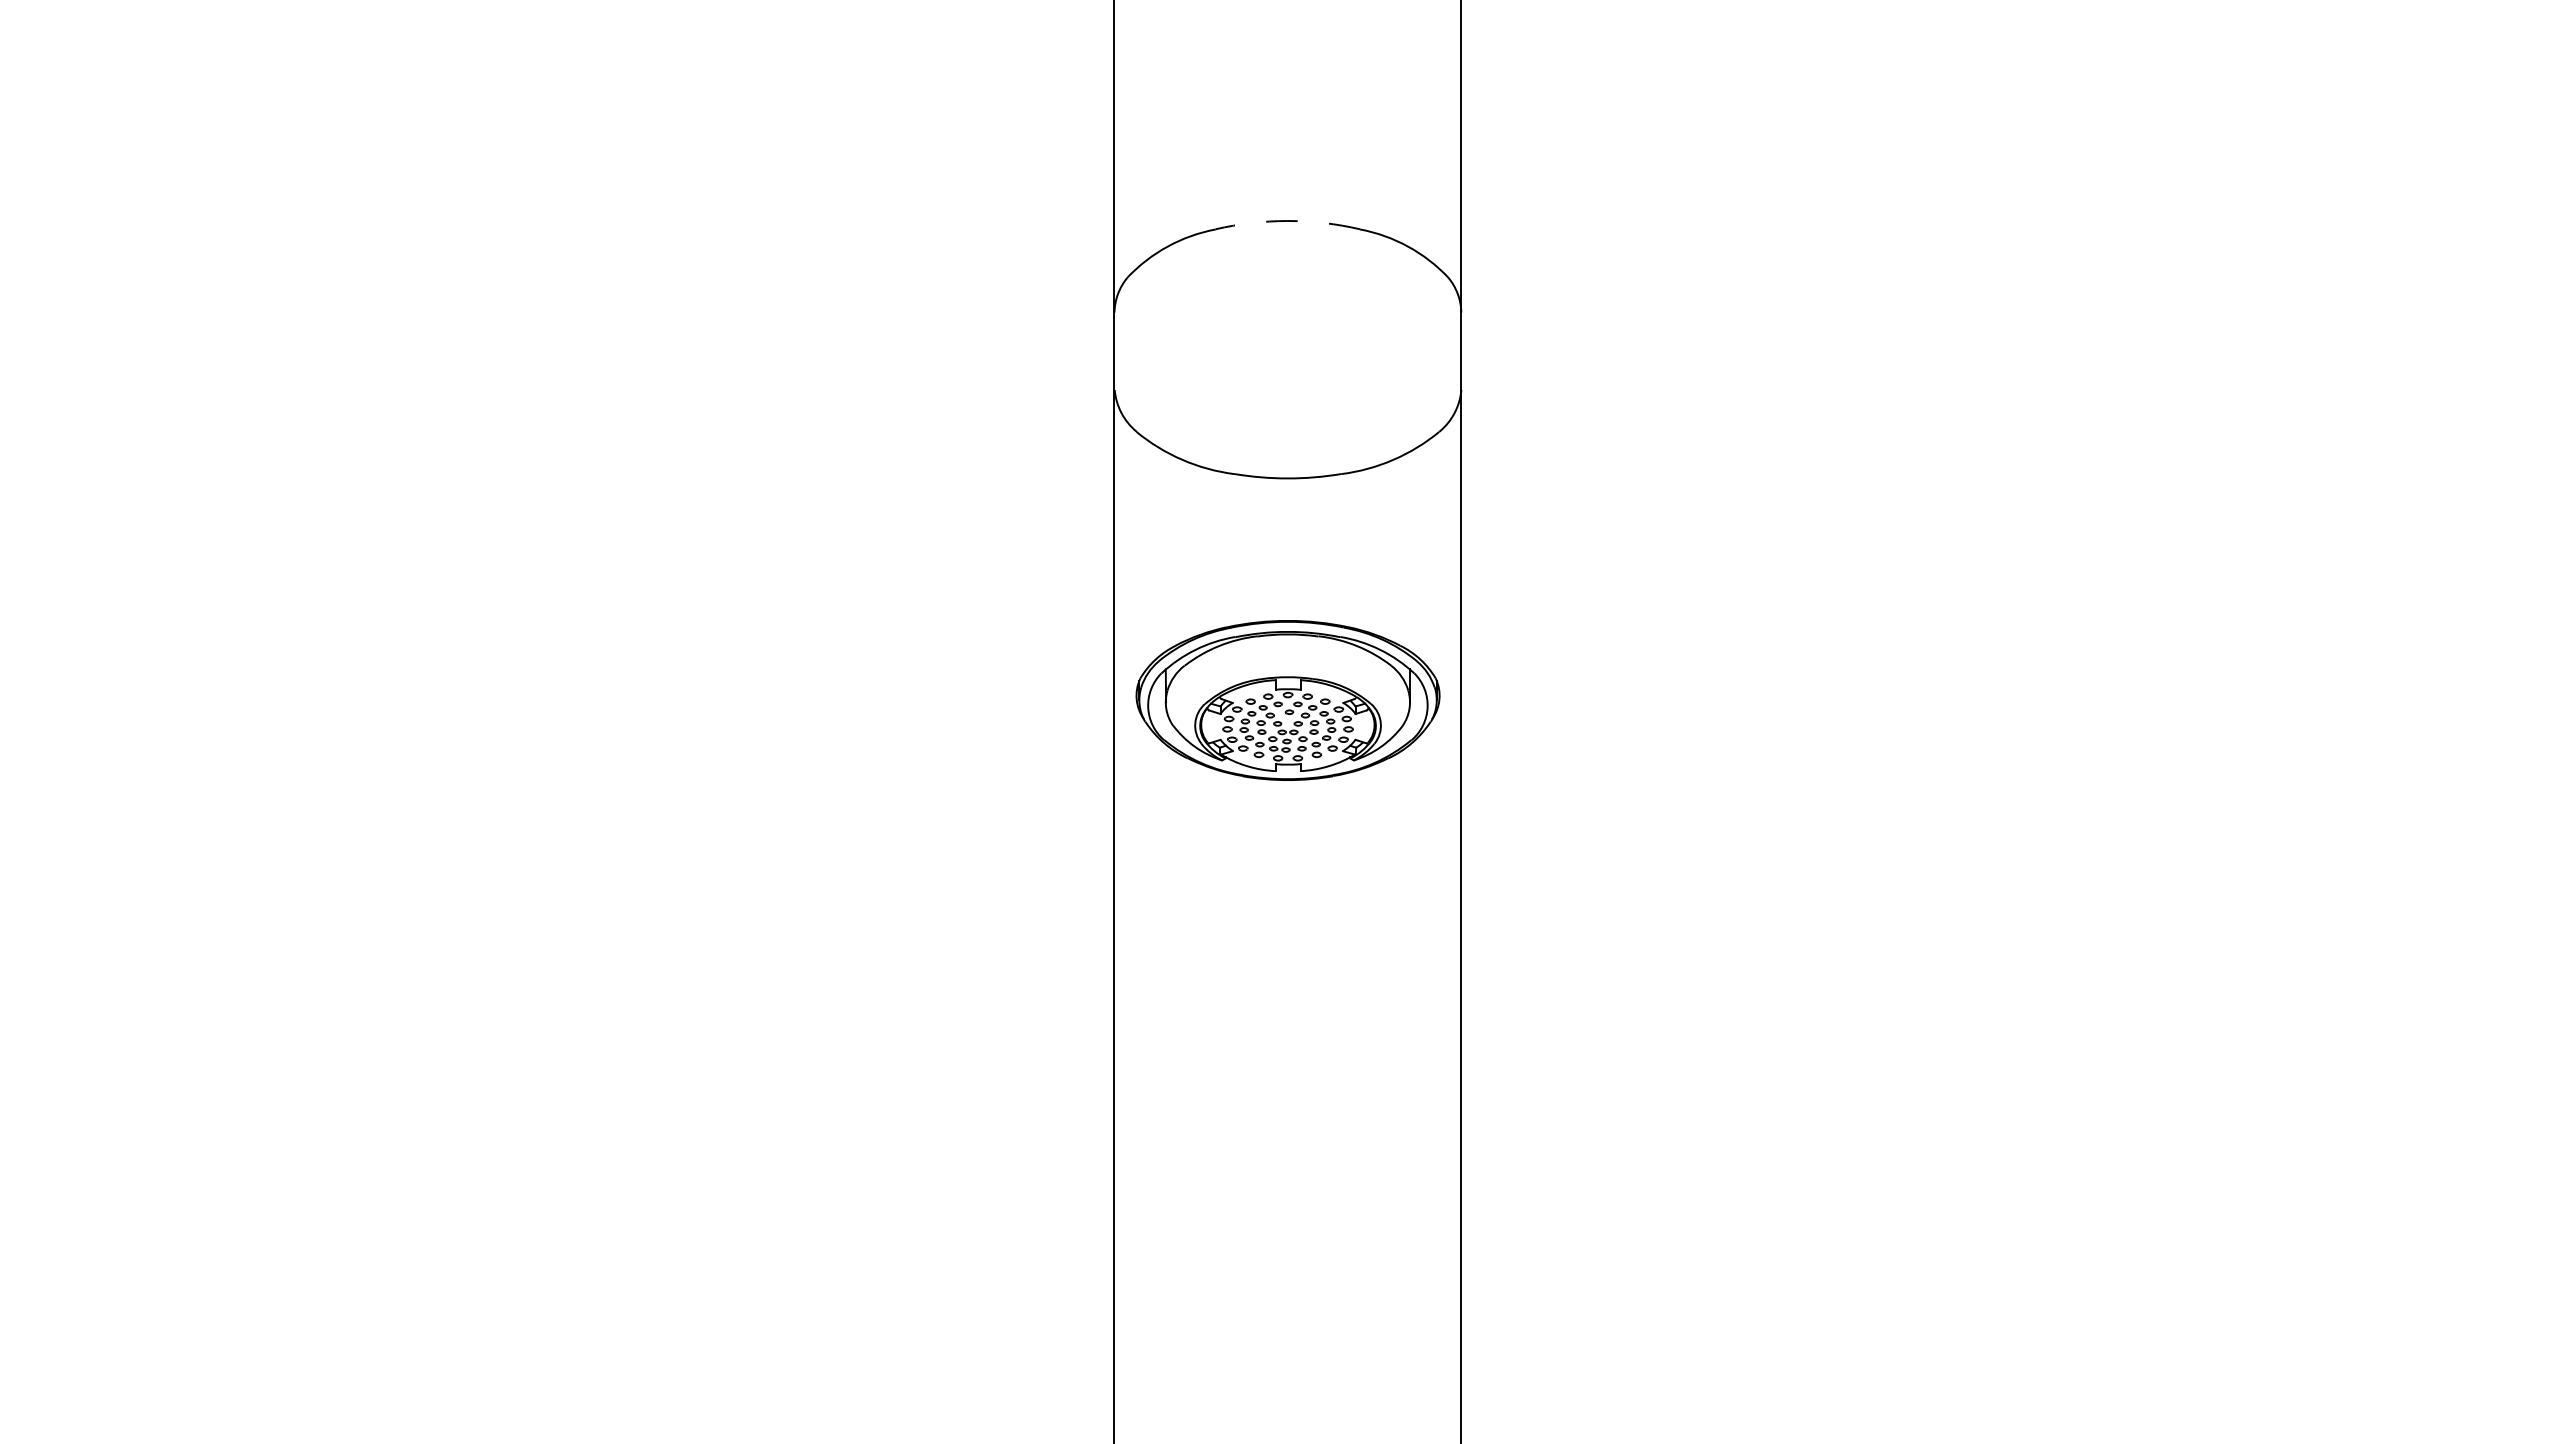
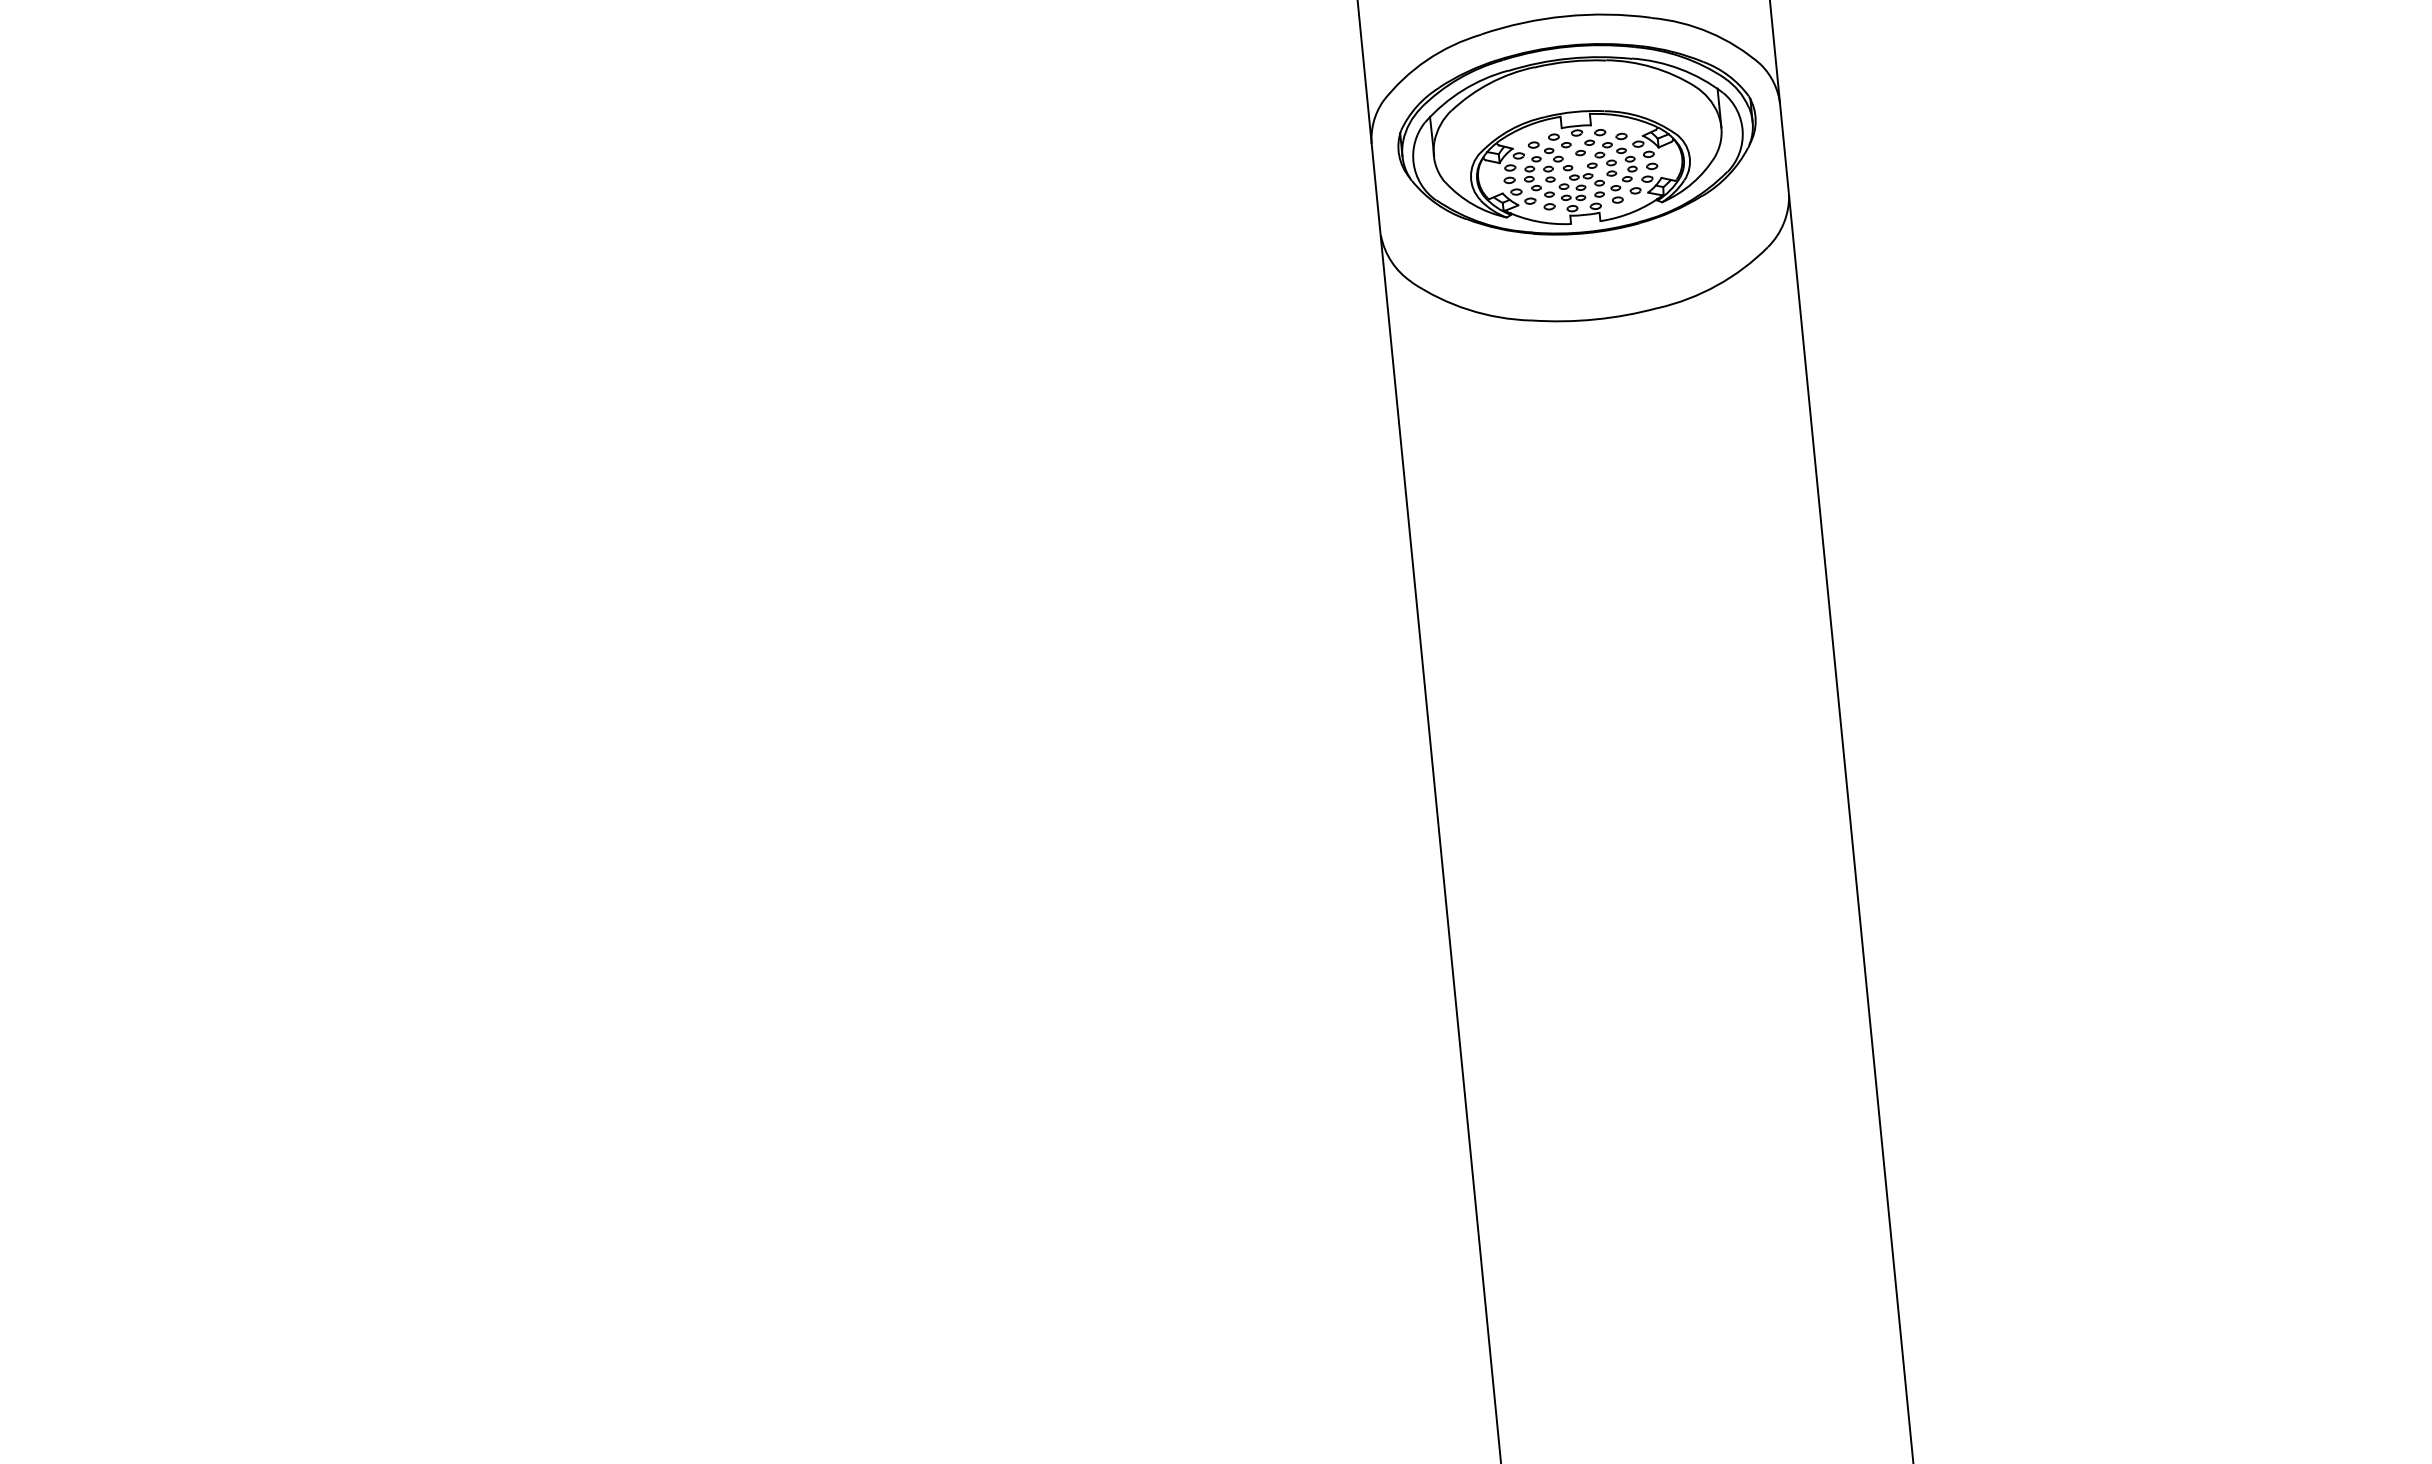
arc: (1287, 221) -> (1564, 17), dashed -> solid
part: (1287, 700) -> (1576, 139), moved

